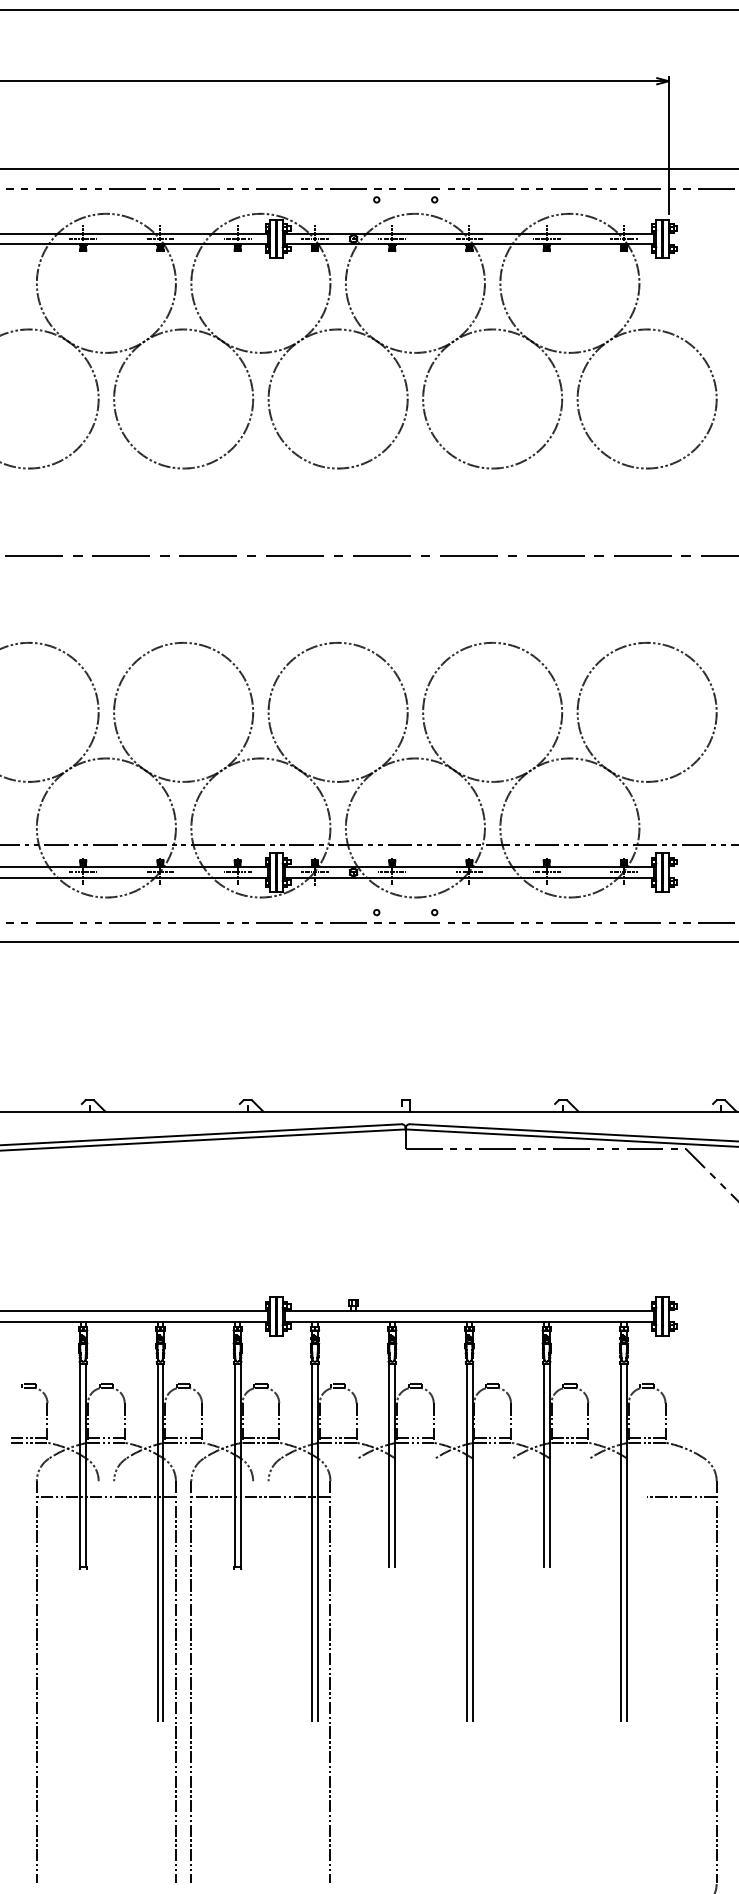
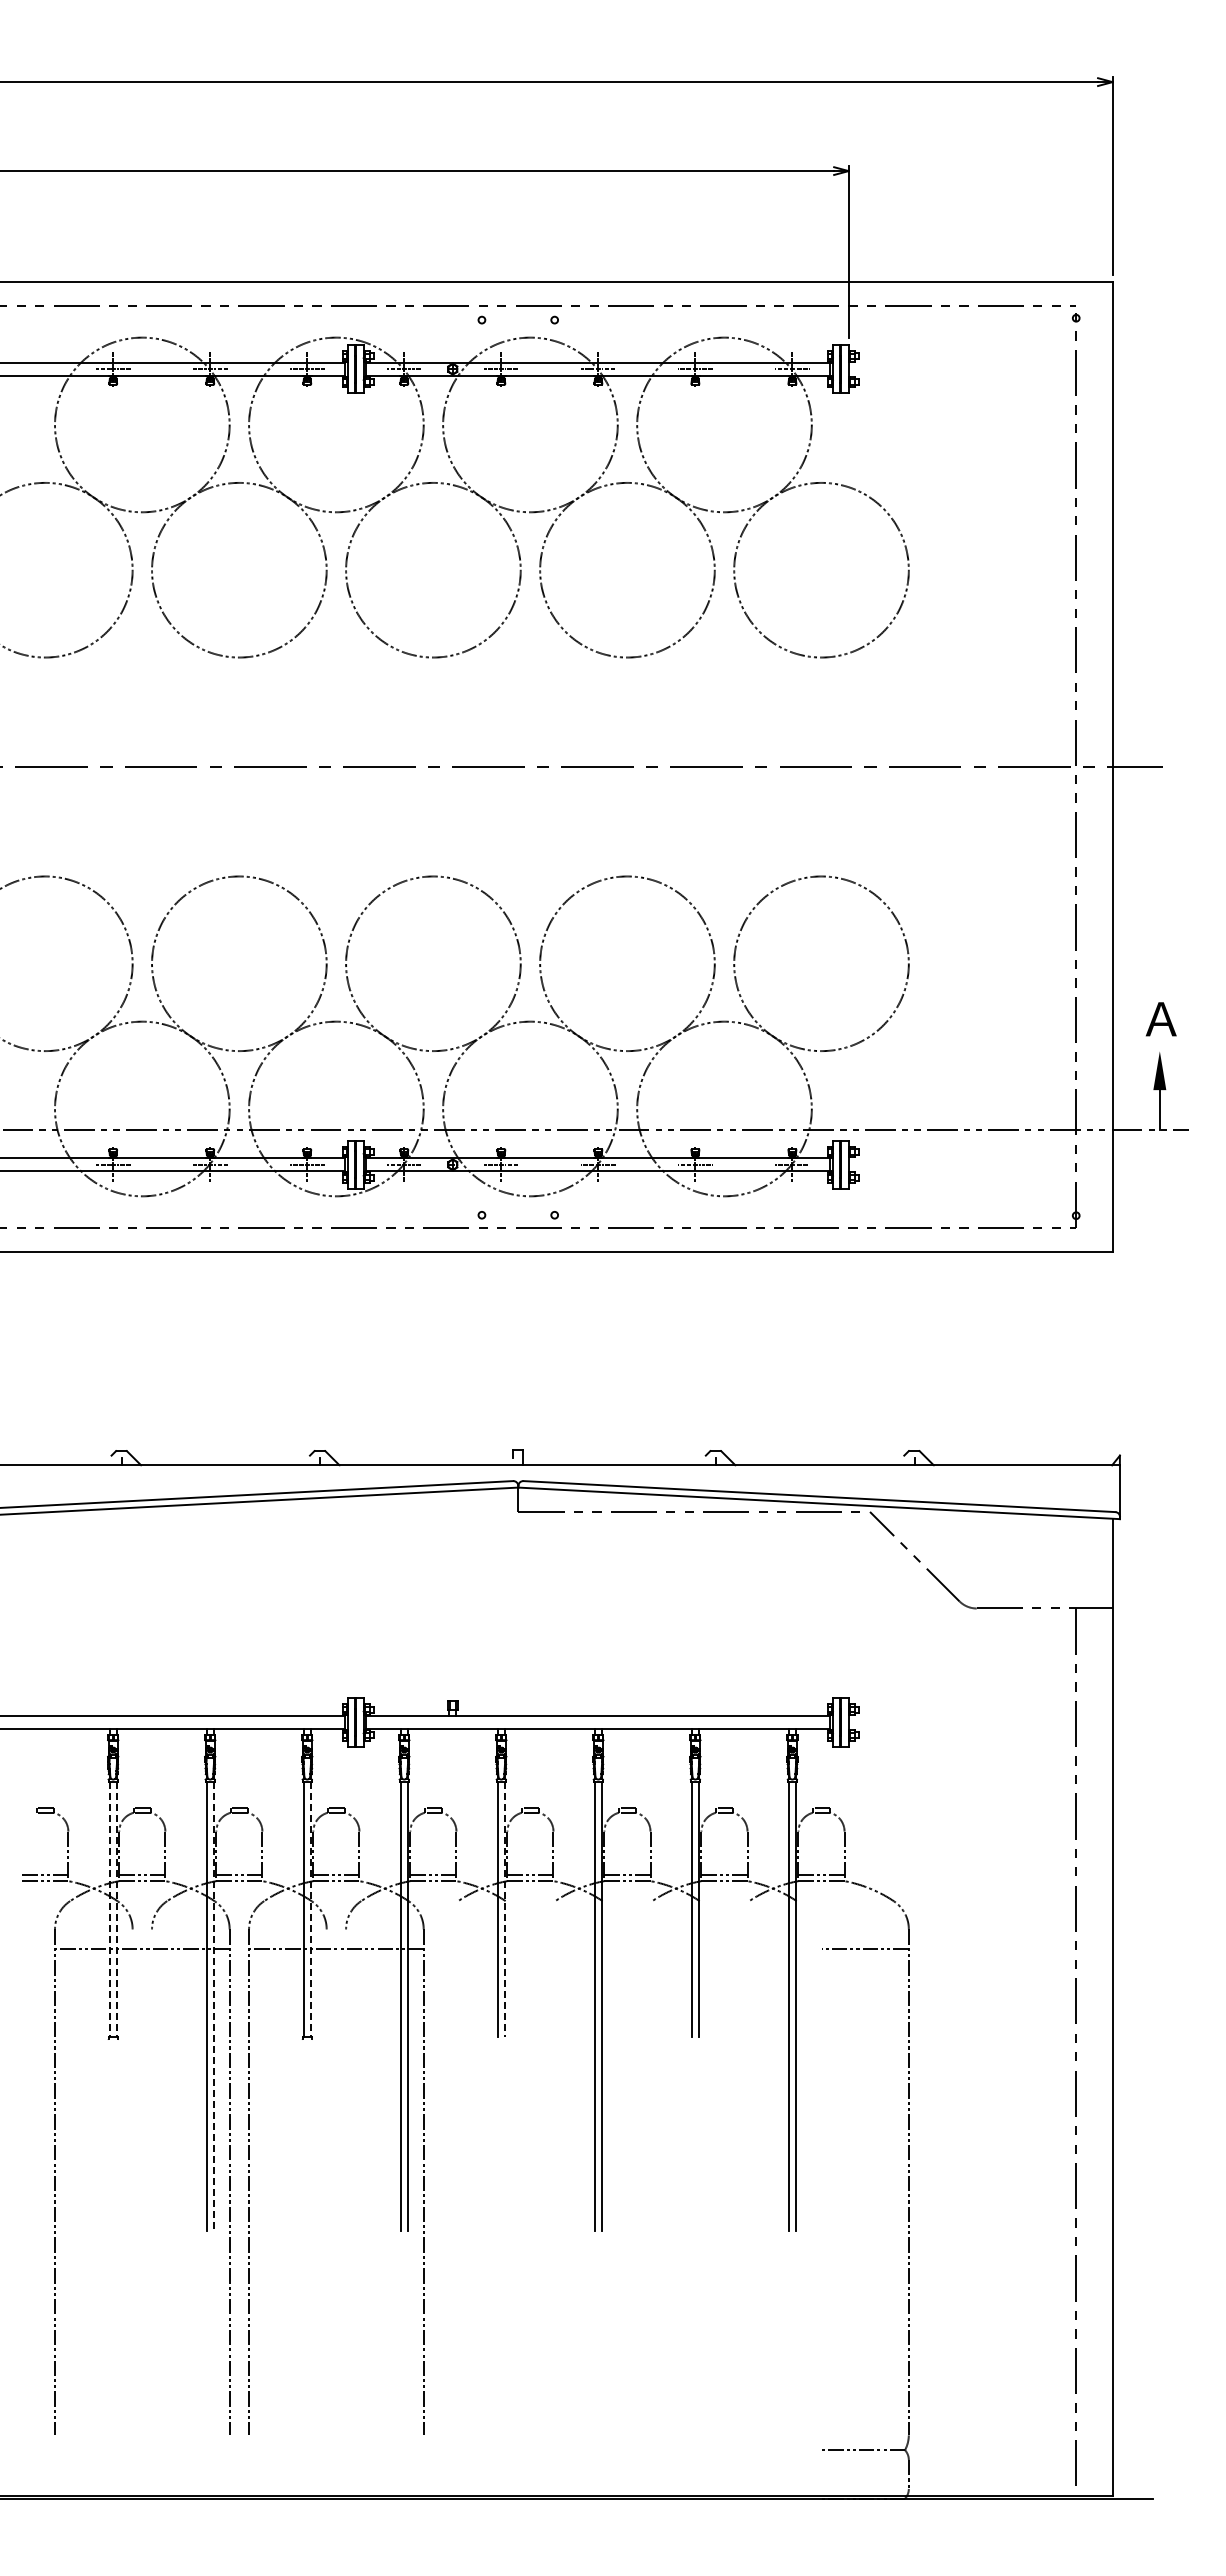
line: (80, 1465) -> (109, 1909), solid -> dashed
line: (86, 1465) -> (117, 1909), solid -> dashed
line: (241, 1465) -> (311, 1909), solid -> dashed
line: (395, 1465) -> (505, 1909), solid -> dashed
line: (163, 1542) -> (214, 2006), solid -> dashed

